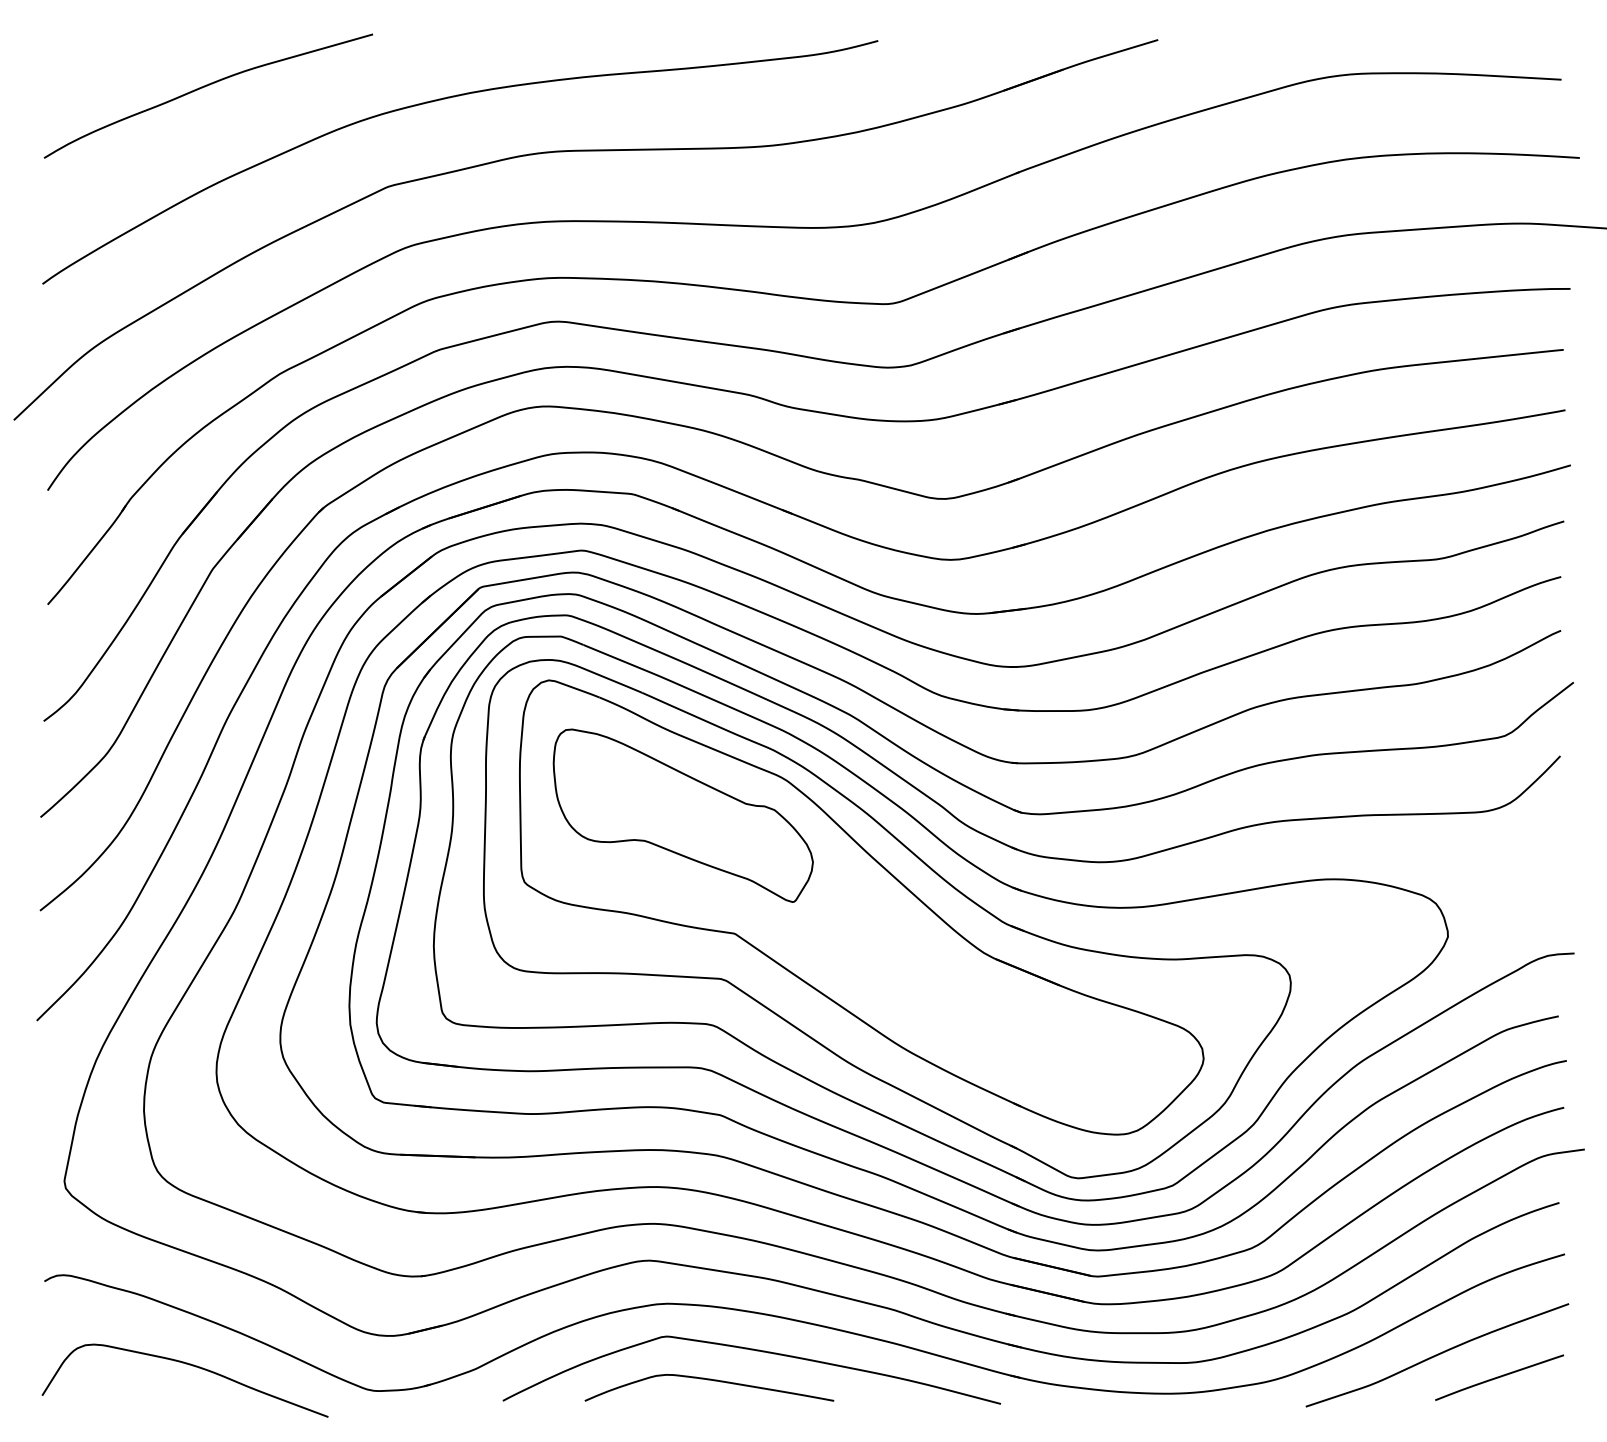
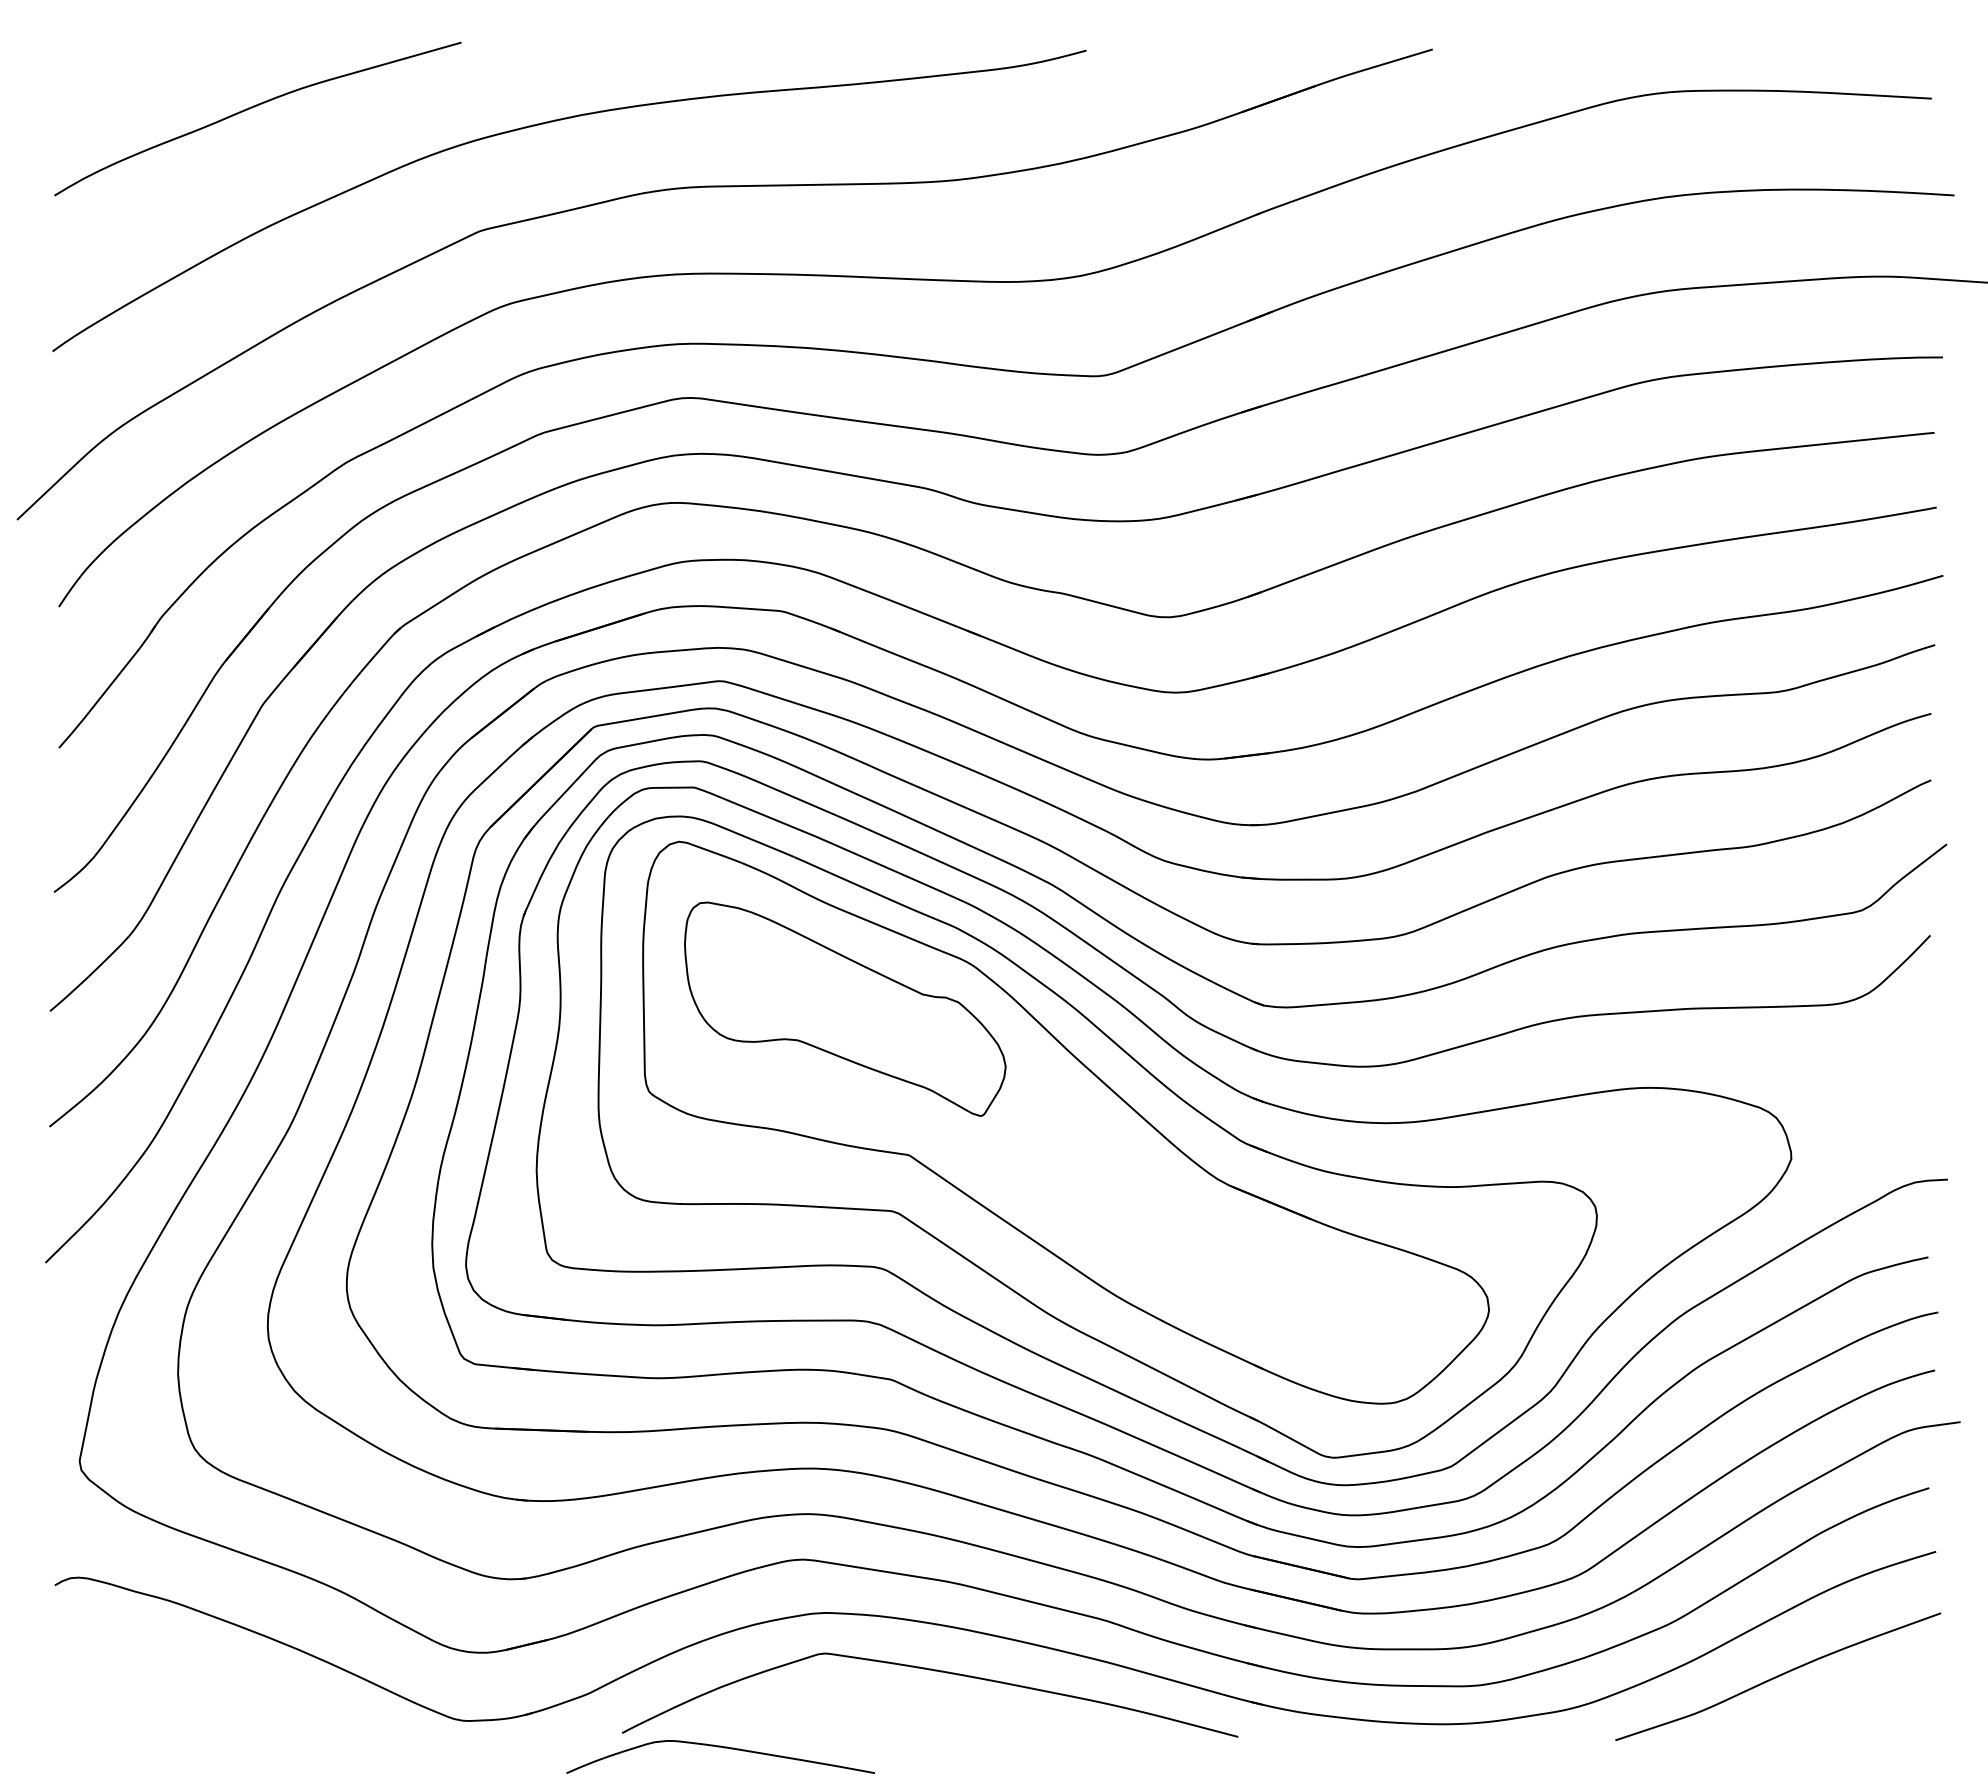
curve: (190, 1365) -> (235, 1689), removed
curve: (1499, 1377) -> (1854, 1704), removed
curve: (712, 1380) -> (724, 1748), moved

